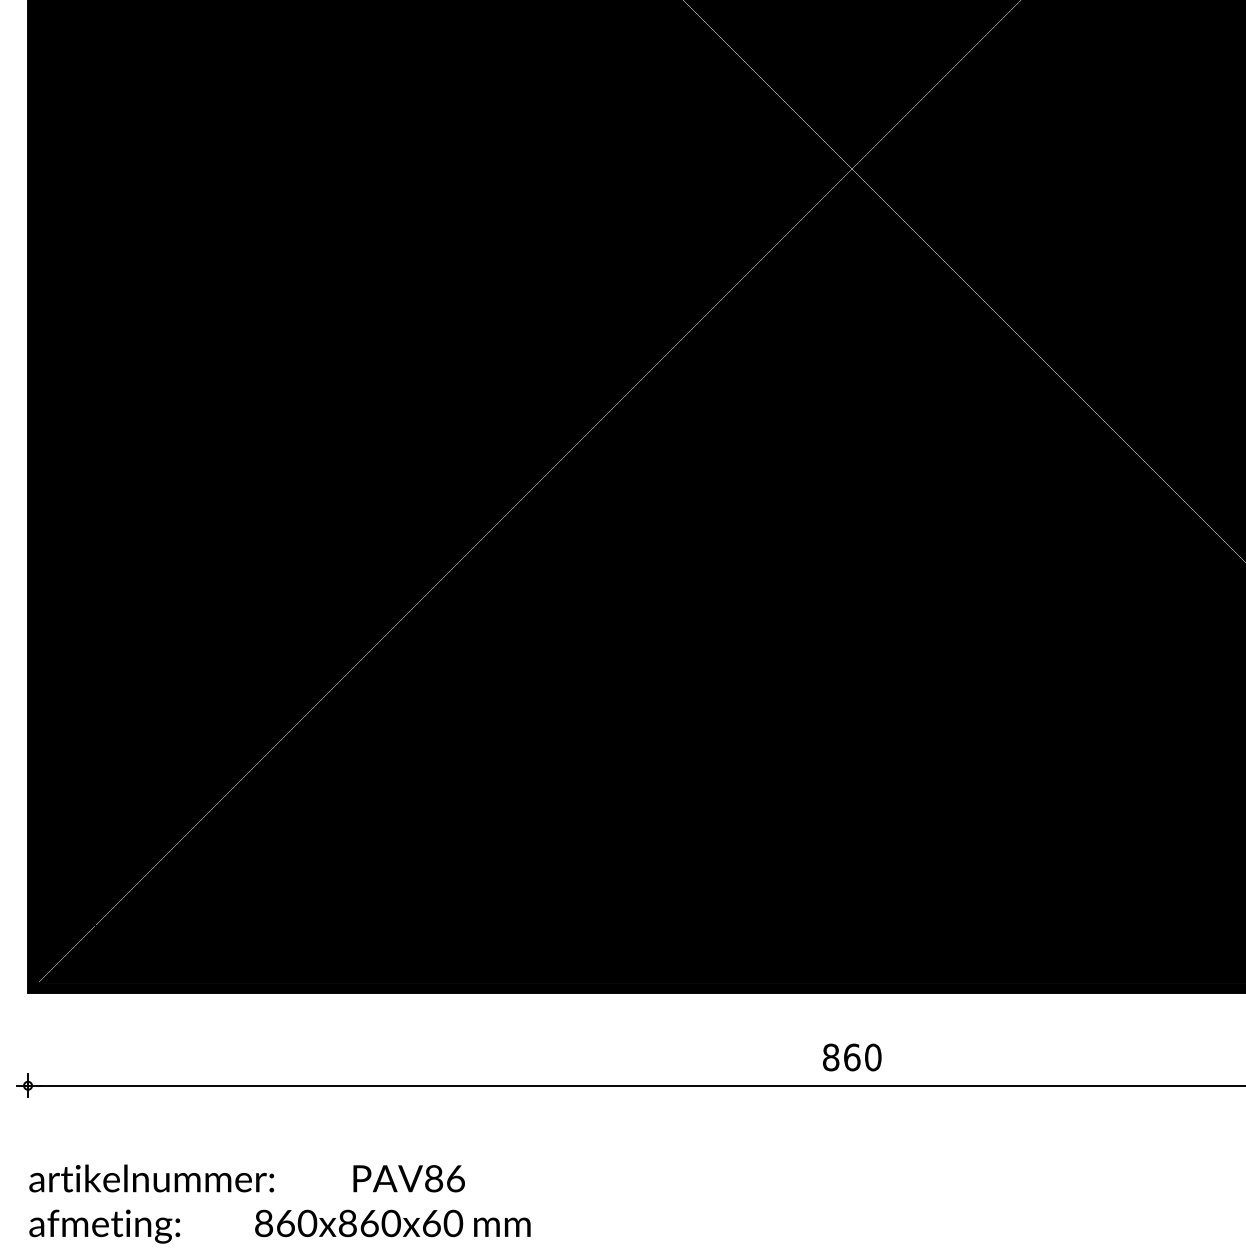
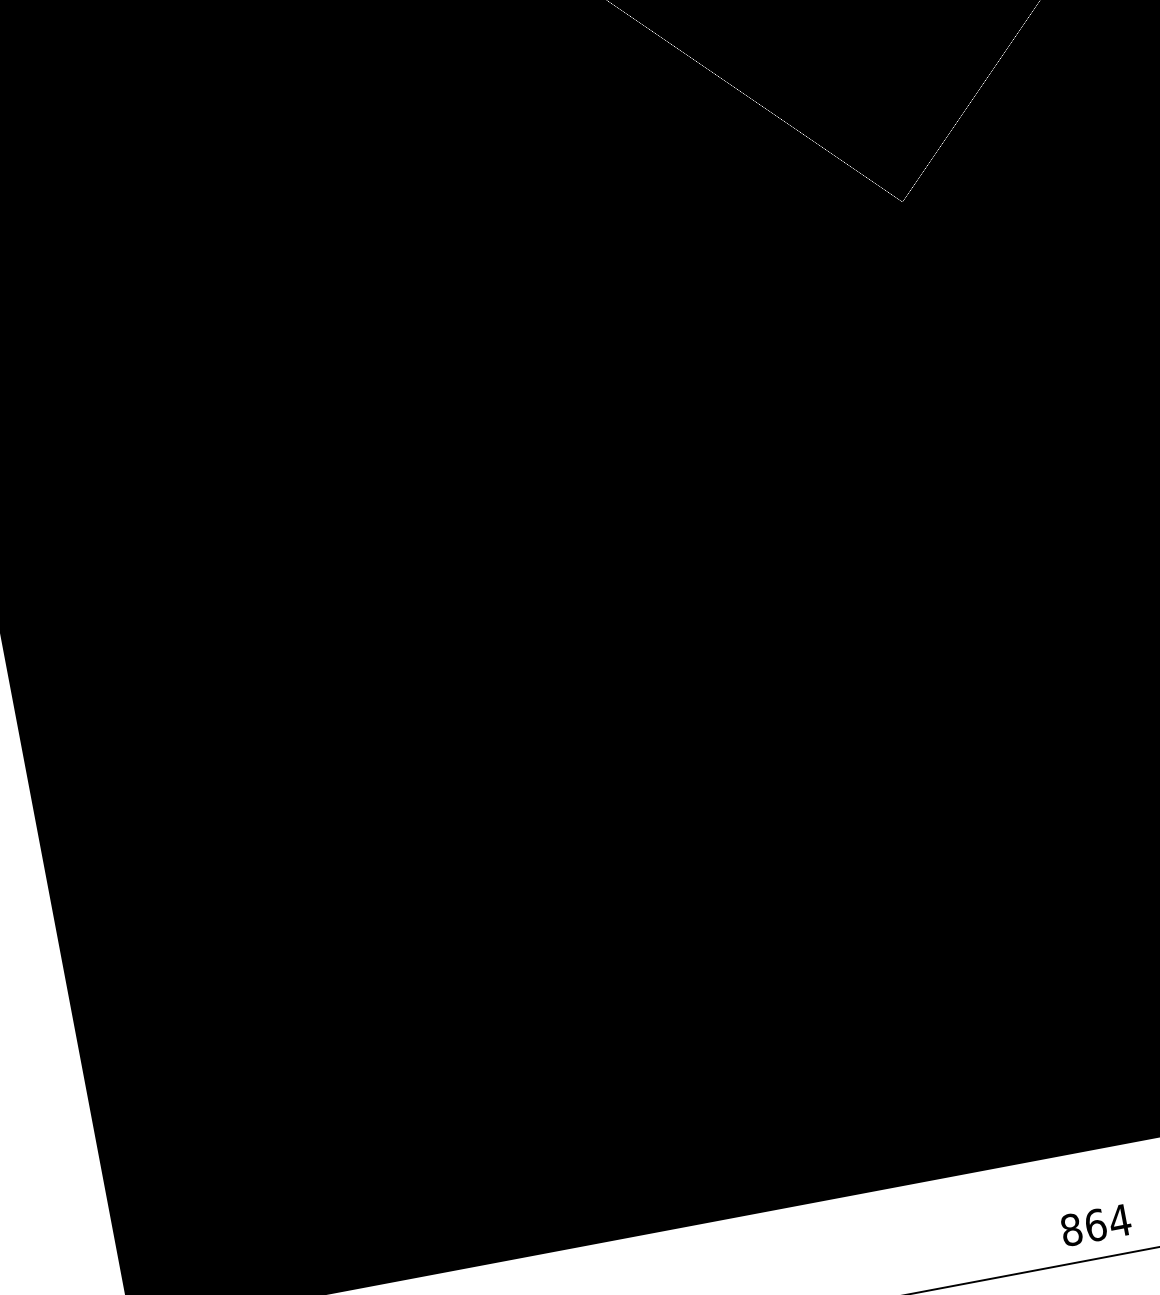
text: (872, 1057) -> (1119, 1220), 860 -> 864

